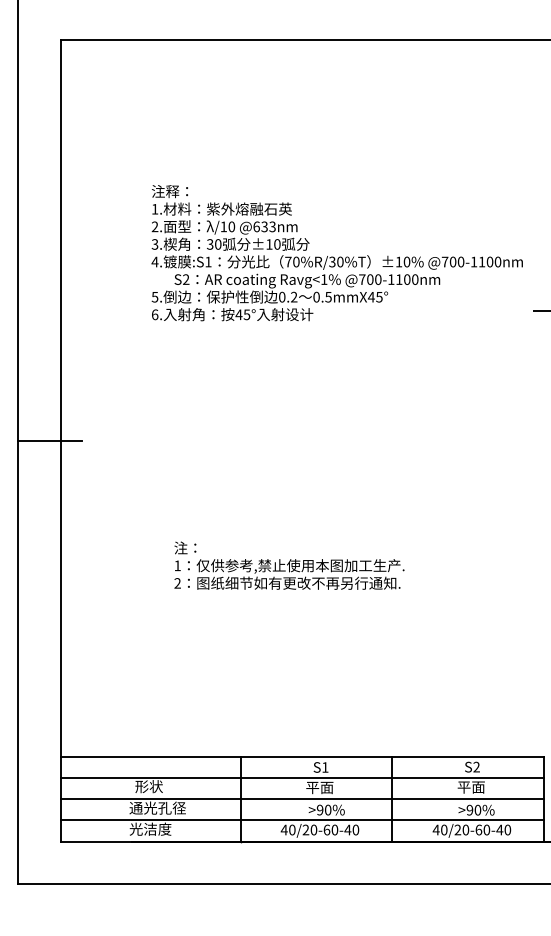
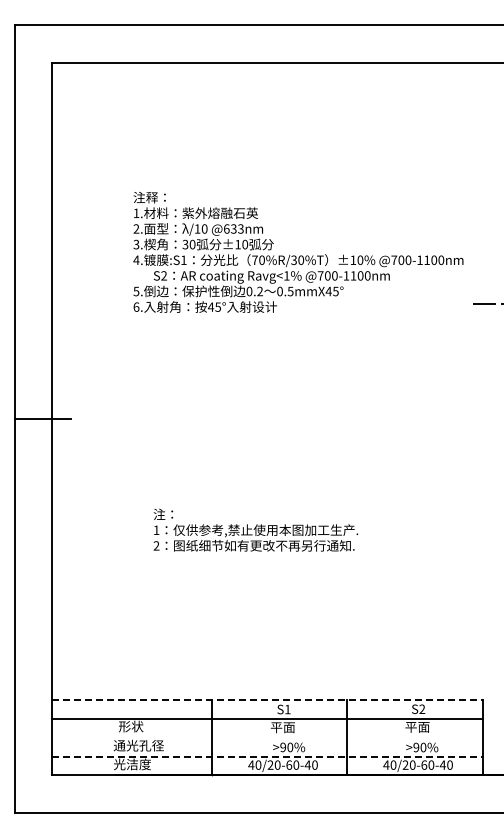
line: (302, 757) -> (267, 700), solid -> dashed
line: (302, 798) -> (267, 737), removed
line: (302, 820) -> (267, 756), solid -> dashed

